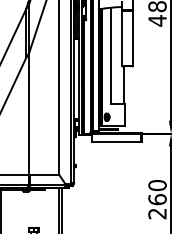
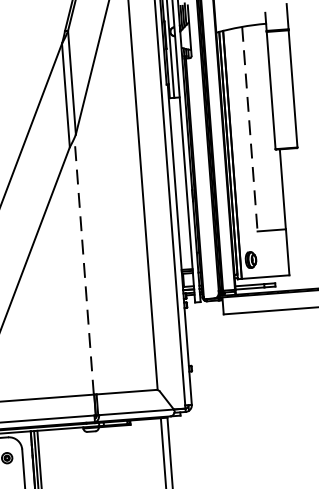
line: (111, 56) -> (250, 130), solid -> dashed
line: (28, 113) -> (83, 264), solid -> dashed

